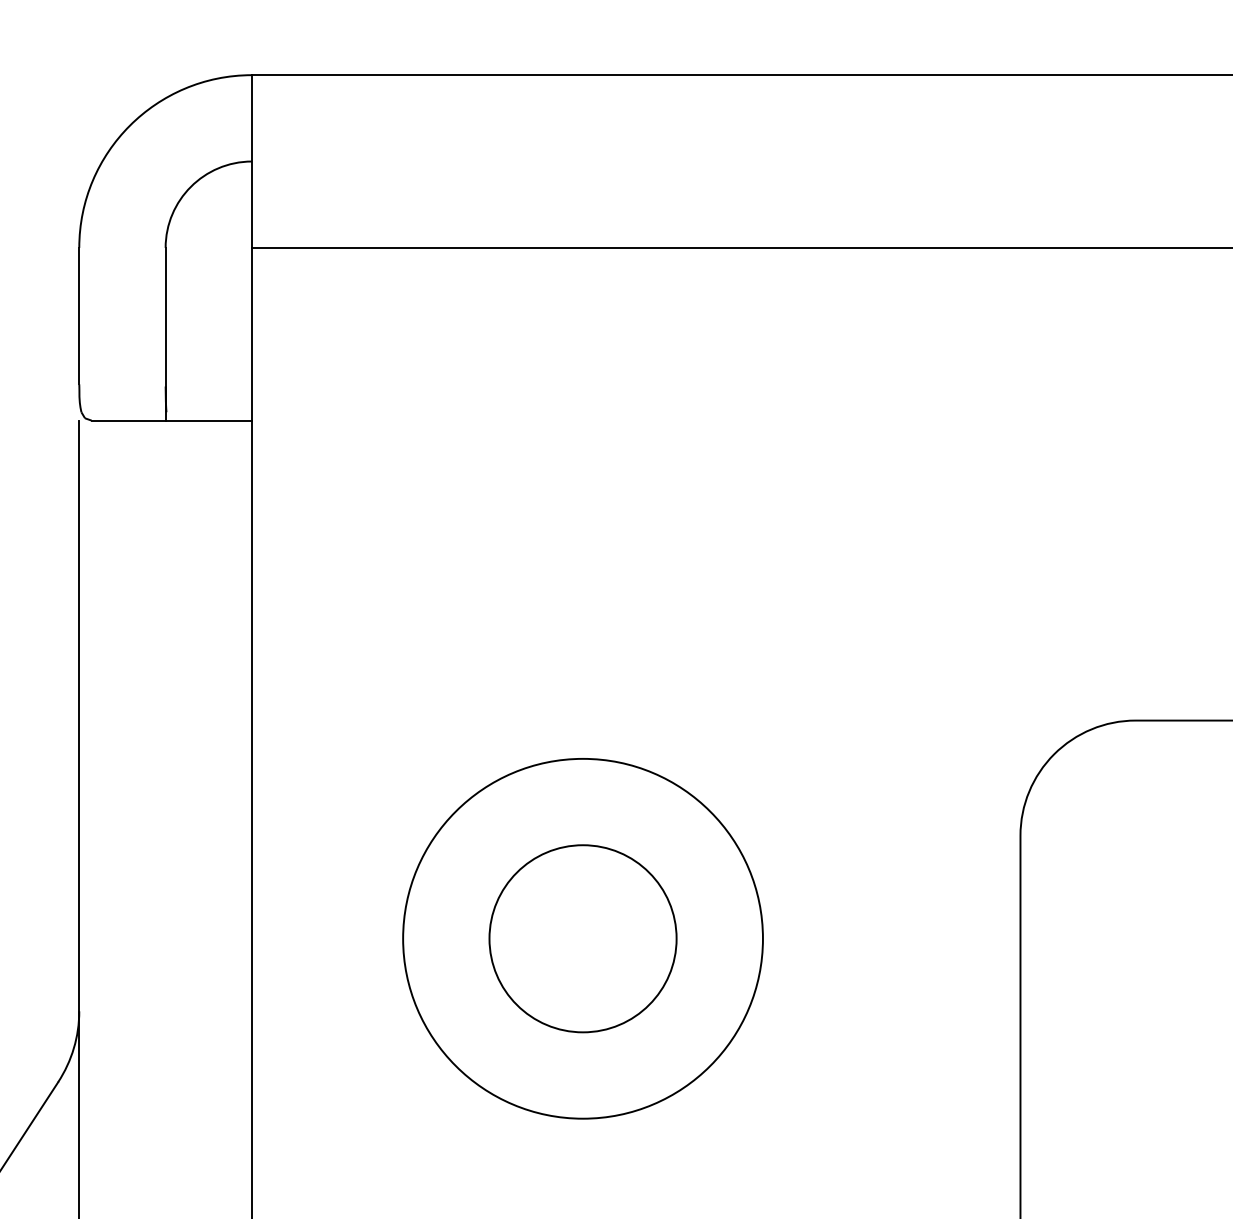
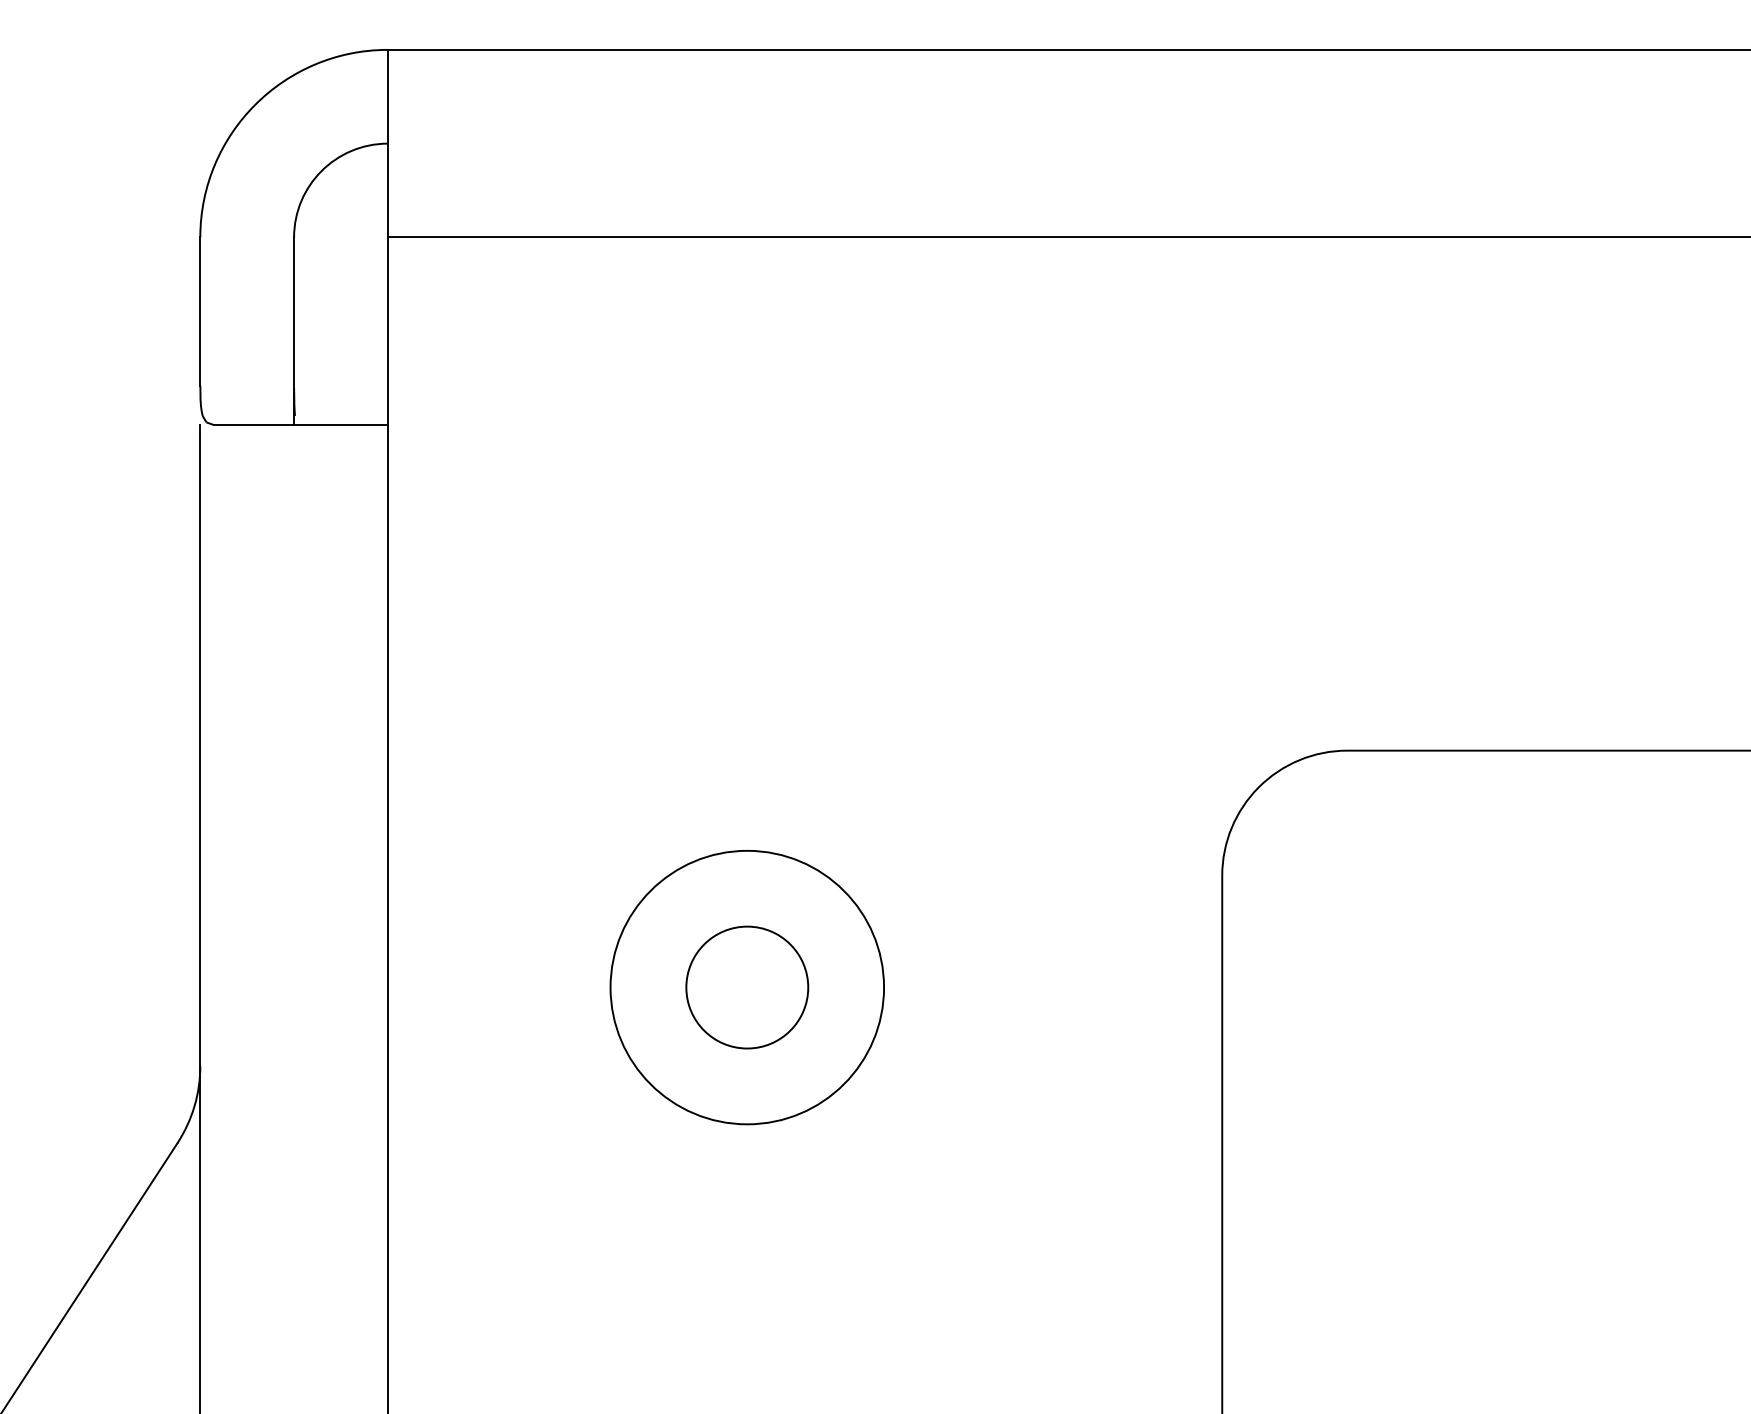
circle: (582, 938) -> (746, 987), size x0.6
circle: (582, 938) -> (746, 987), size x0.7

